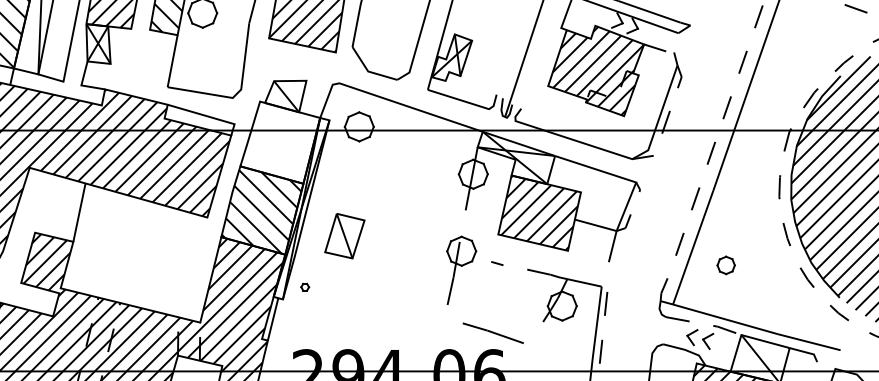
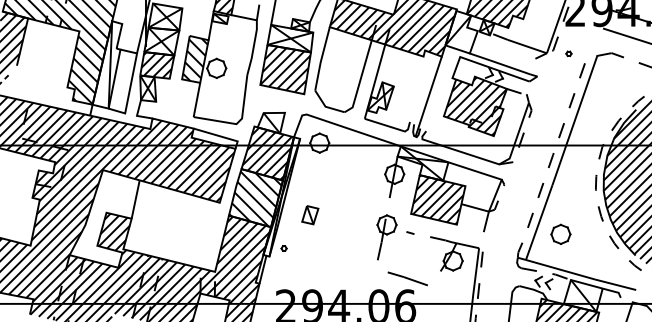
hatch: (279, 142) -> (267, 153), added
part: (345, 236) -> (310, 215), size x0.62
part: (725, 264) -> (560, 233), size x1.67

